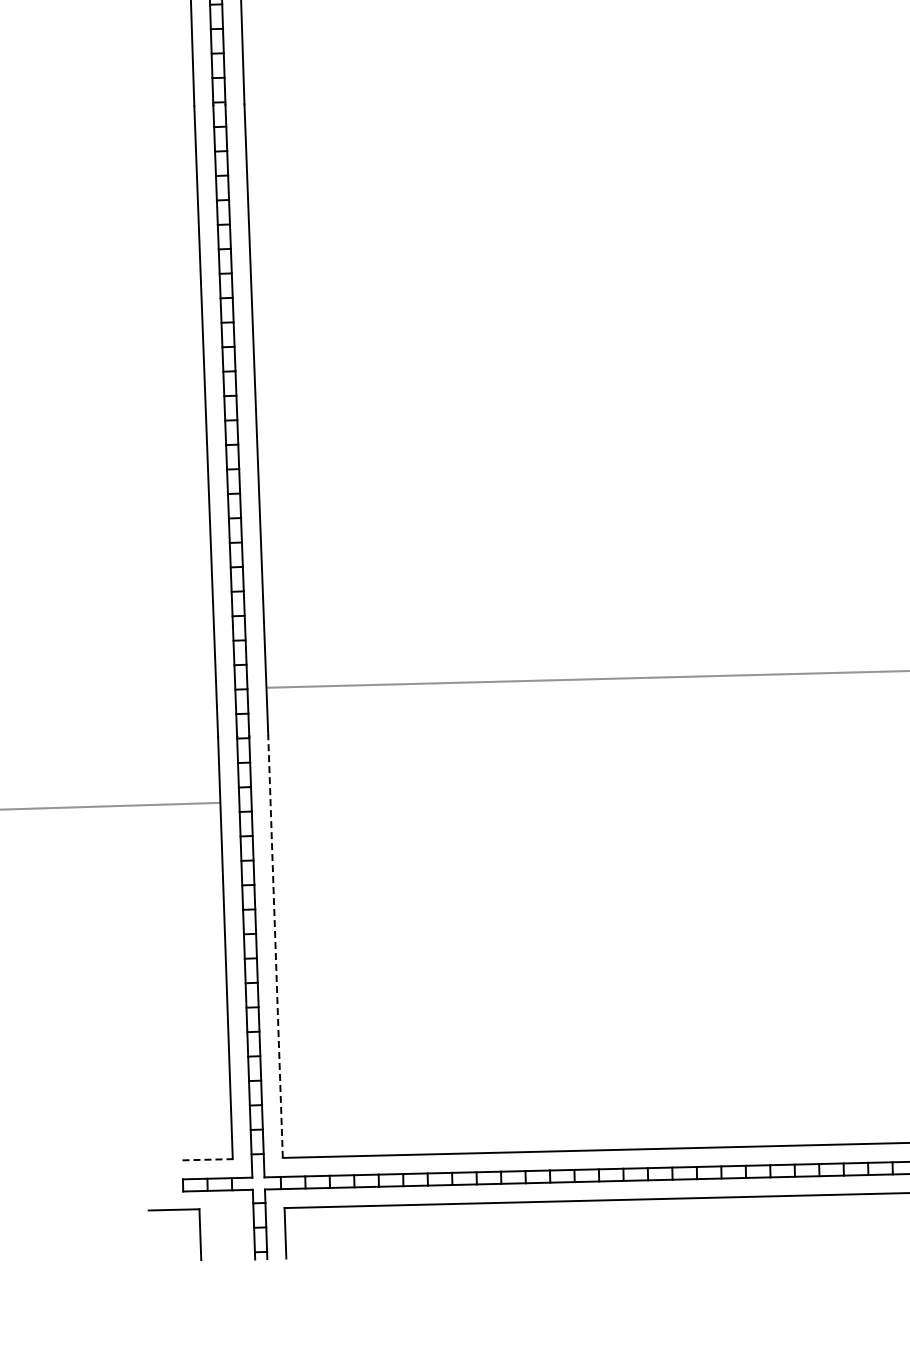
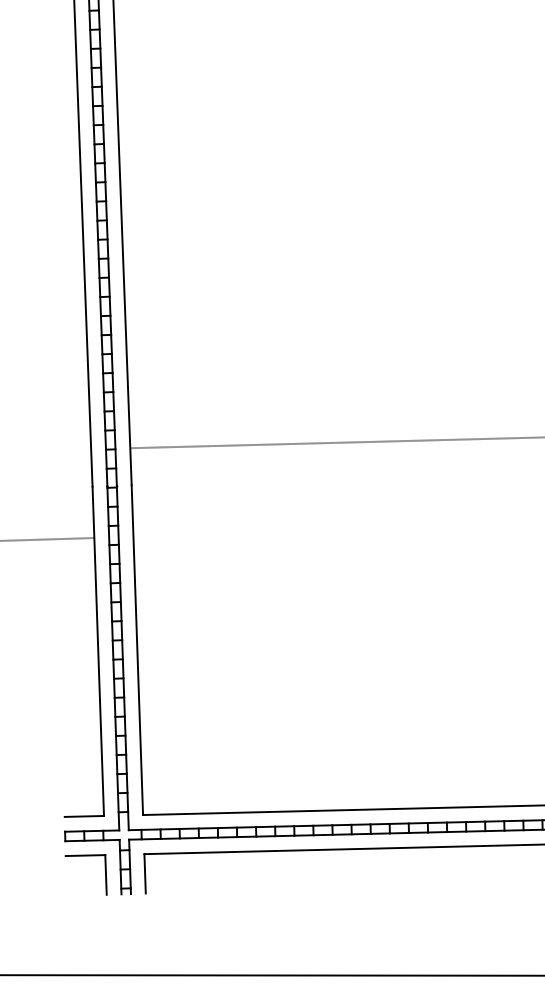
line: (275, 946) -> (137, 650), dashed -> solid
line: (208, 1159) -> (85, 816), dashed -> solid
part: (174, 1210) -> (85, 856), moved

